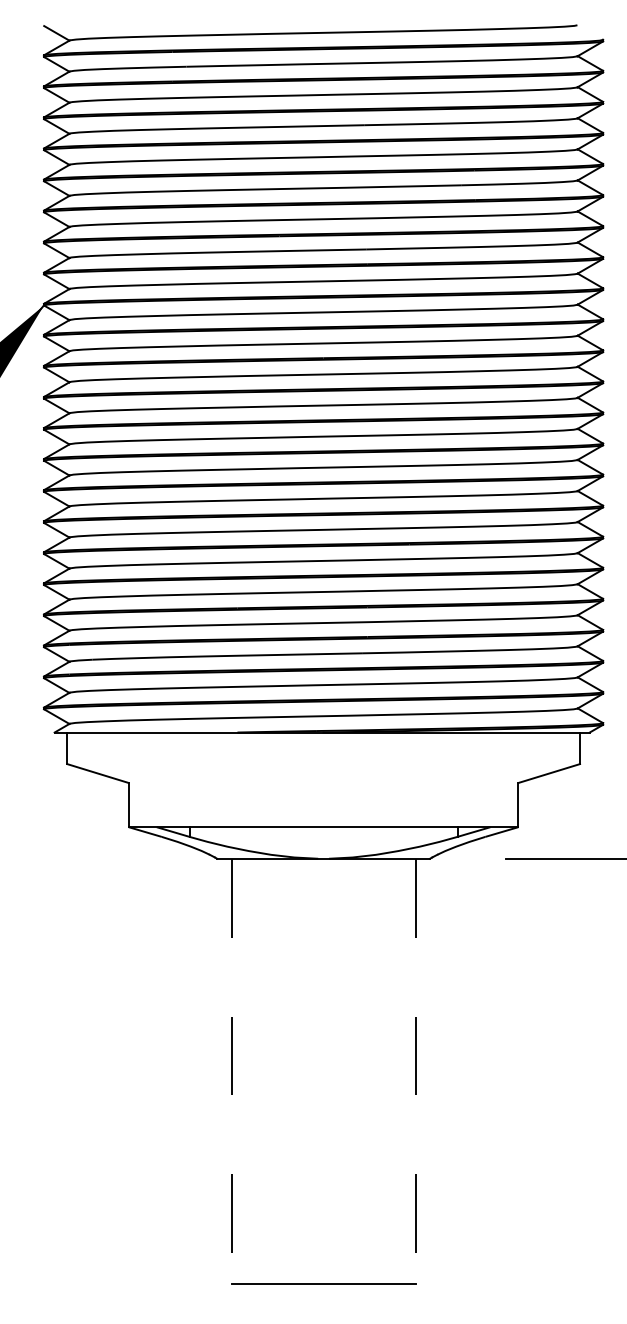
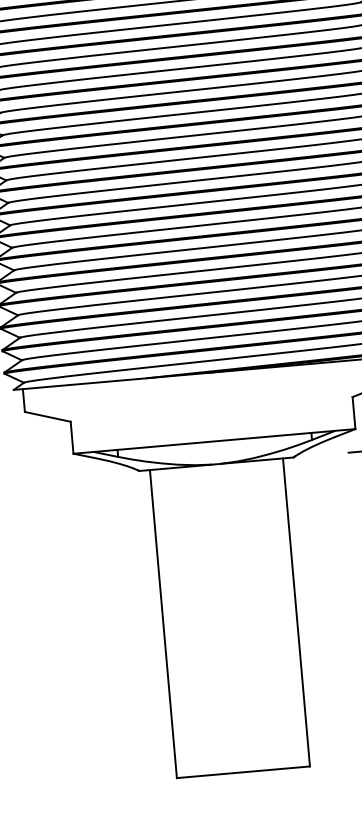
line: (231, 1071) -> (163, 624), dashed -> solid
line: (415, 1071) -> (296, 612), dashed -> solid

